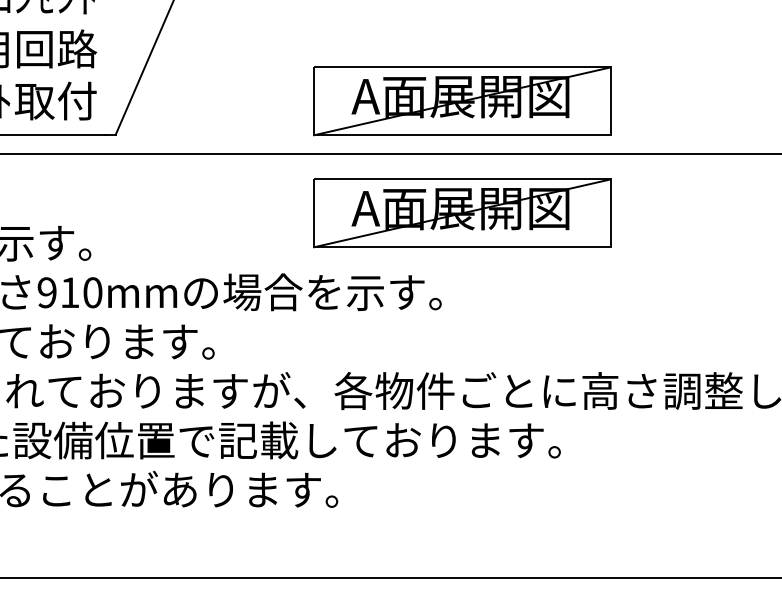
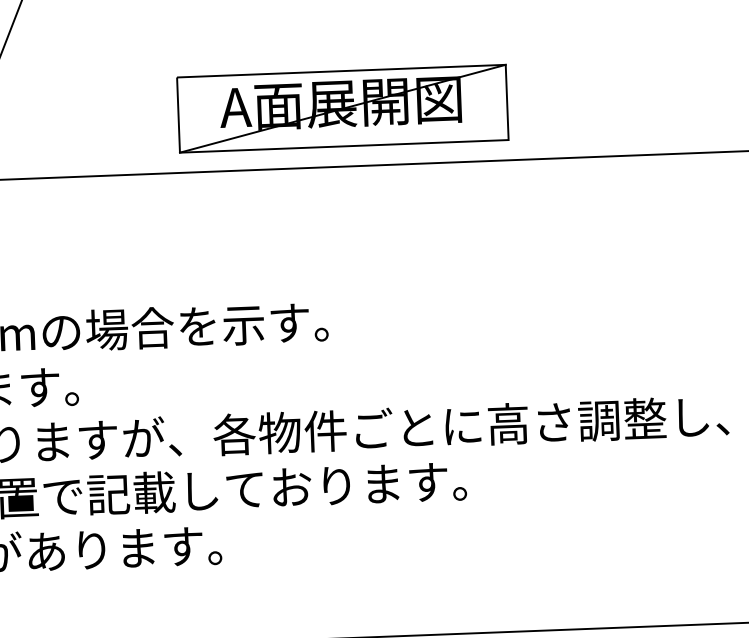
part: (462, 213) -> (347, 233), removed

